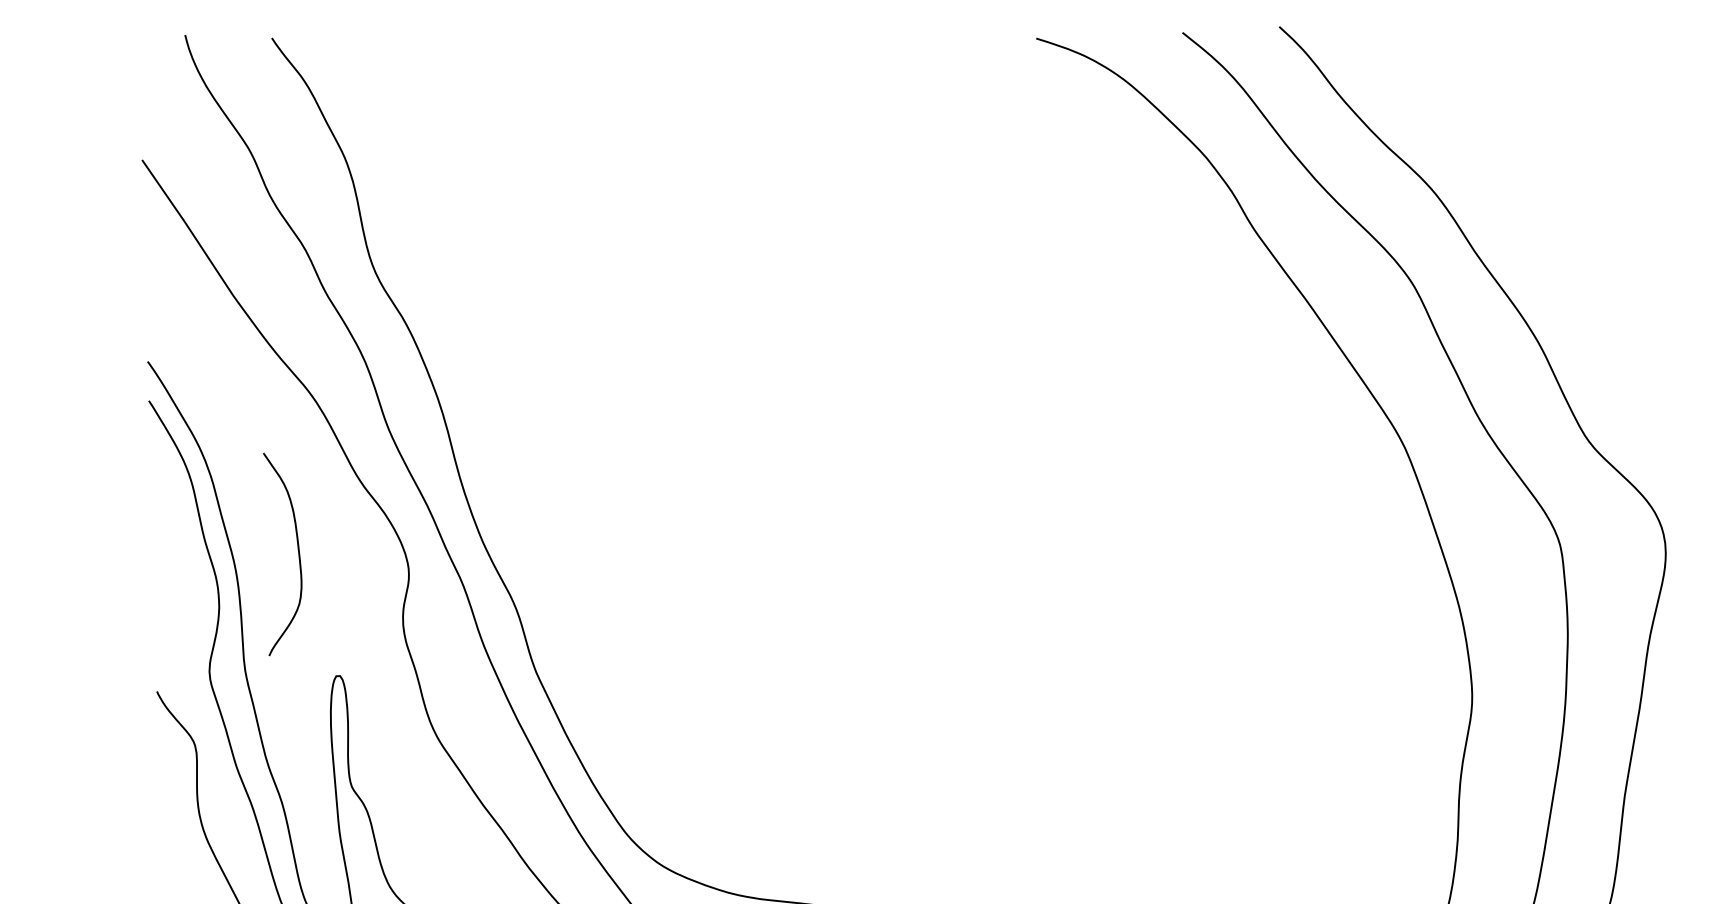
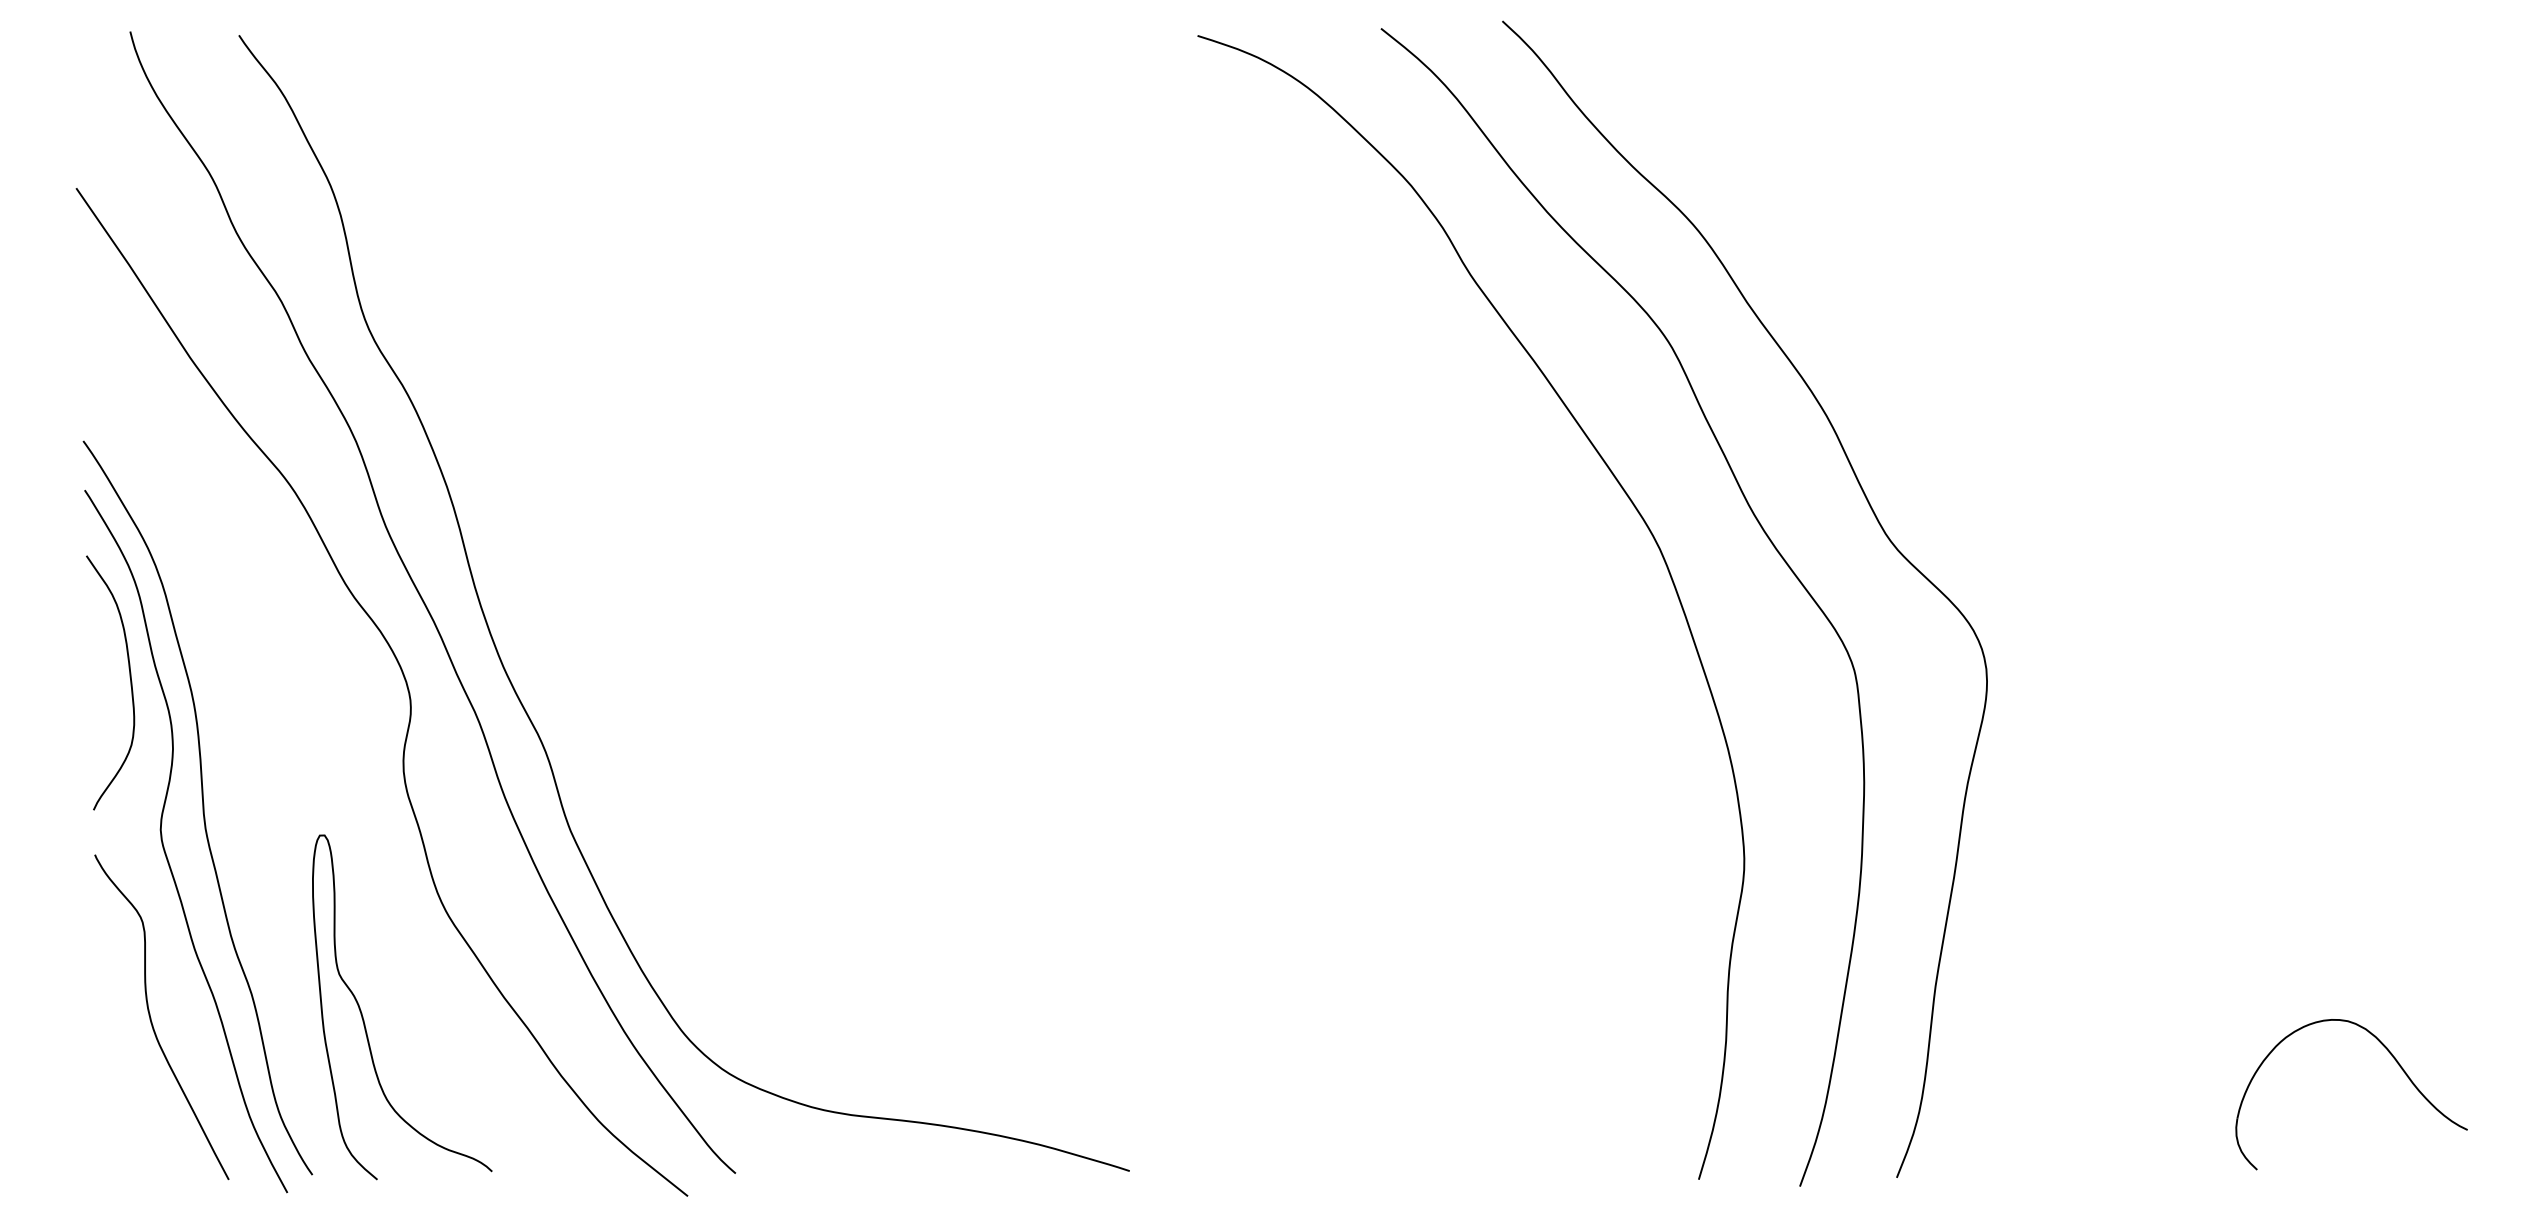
curve: (297, 550) -> (129, 677), moved

